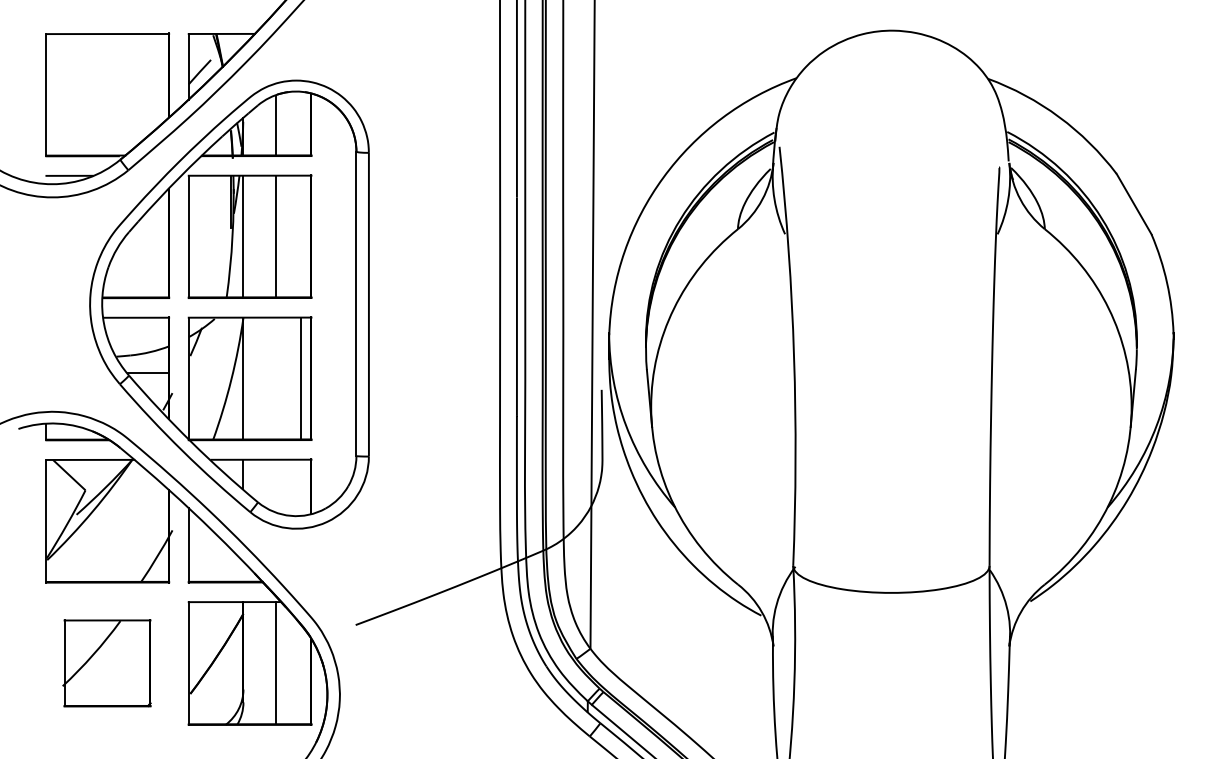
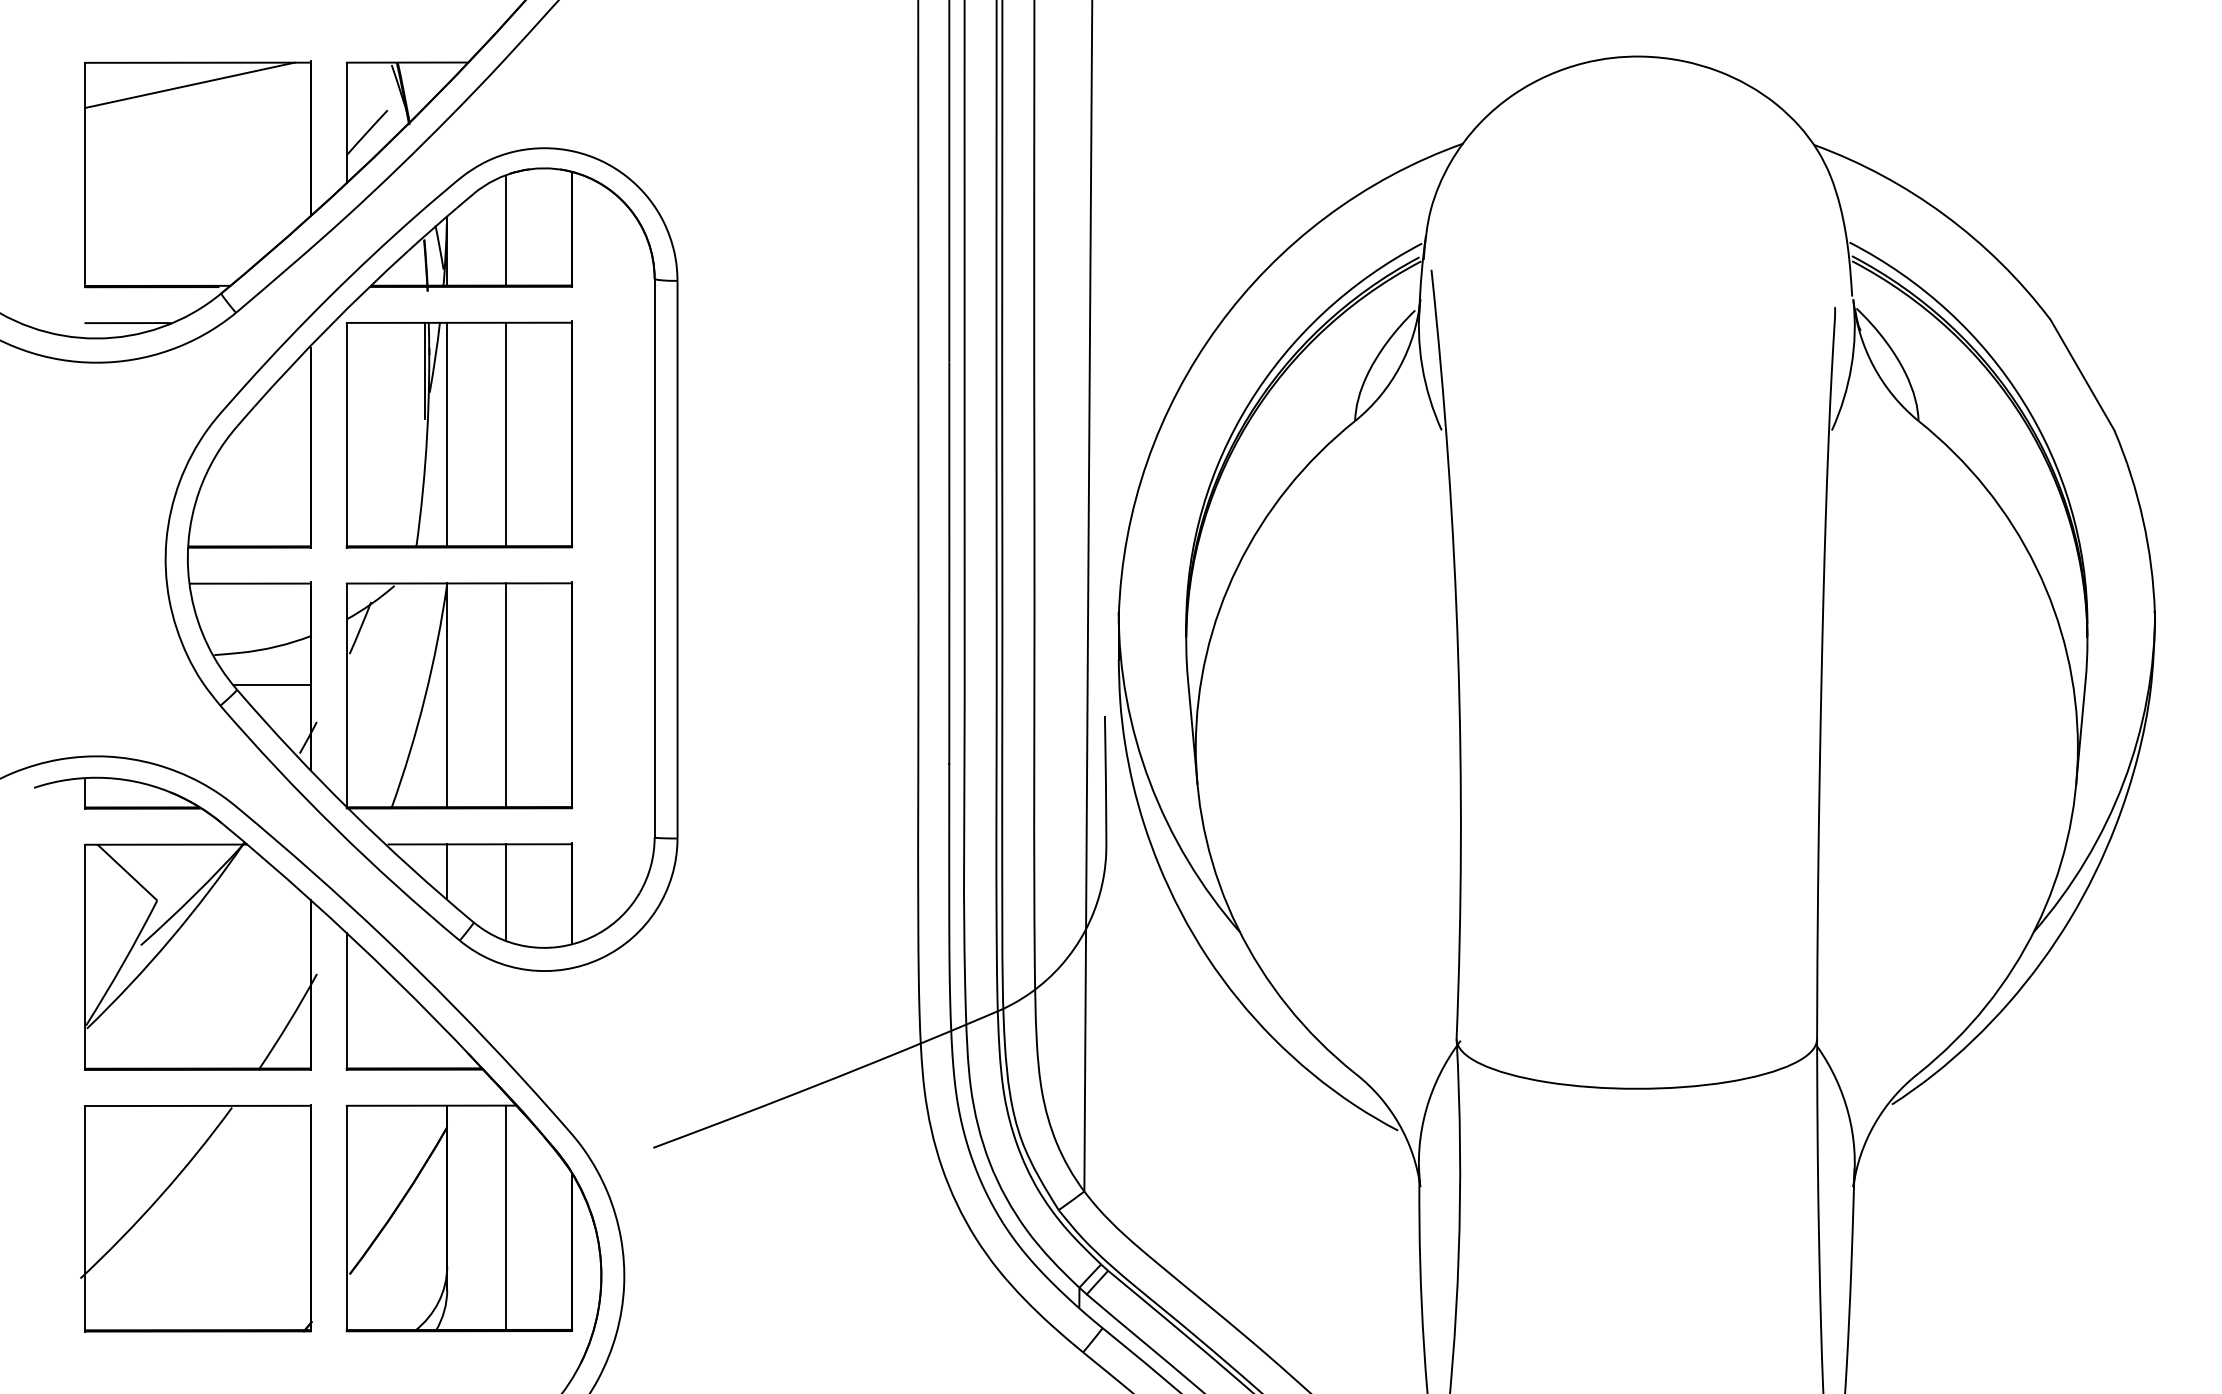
line: (103, 46) -> (190, 85), added
line: (300, 378) -> (506, 695), moved
line: (275, 485) -> (506, 891), added
part: (106, 662) -> (195, 1216), size x1.43

